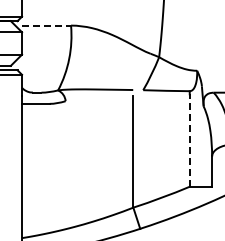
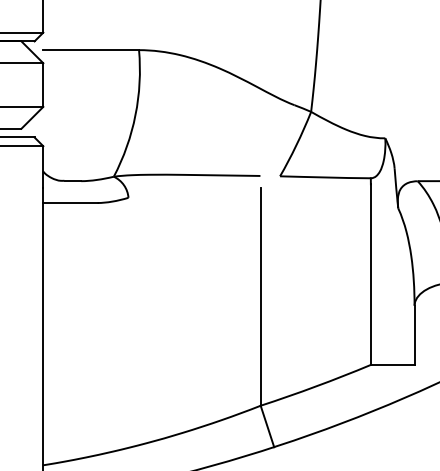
line: (47, 25) -> (93, 49), dashed -> solid
line: (189, 140) -> (370, 274), dashed -> solid

